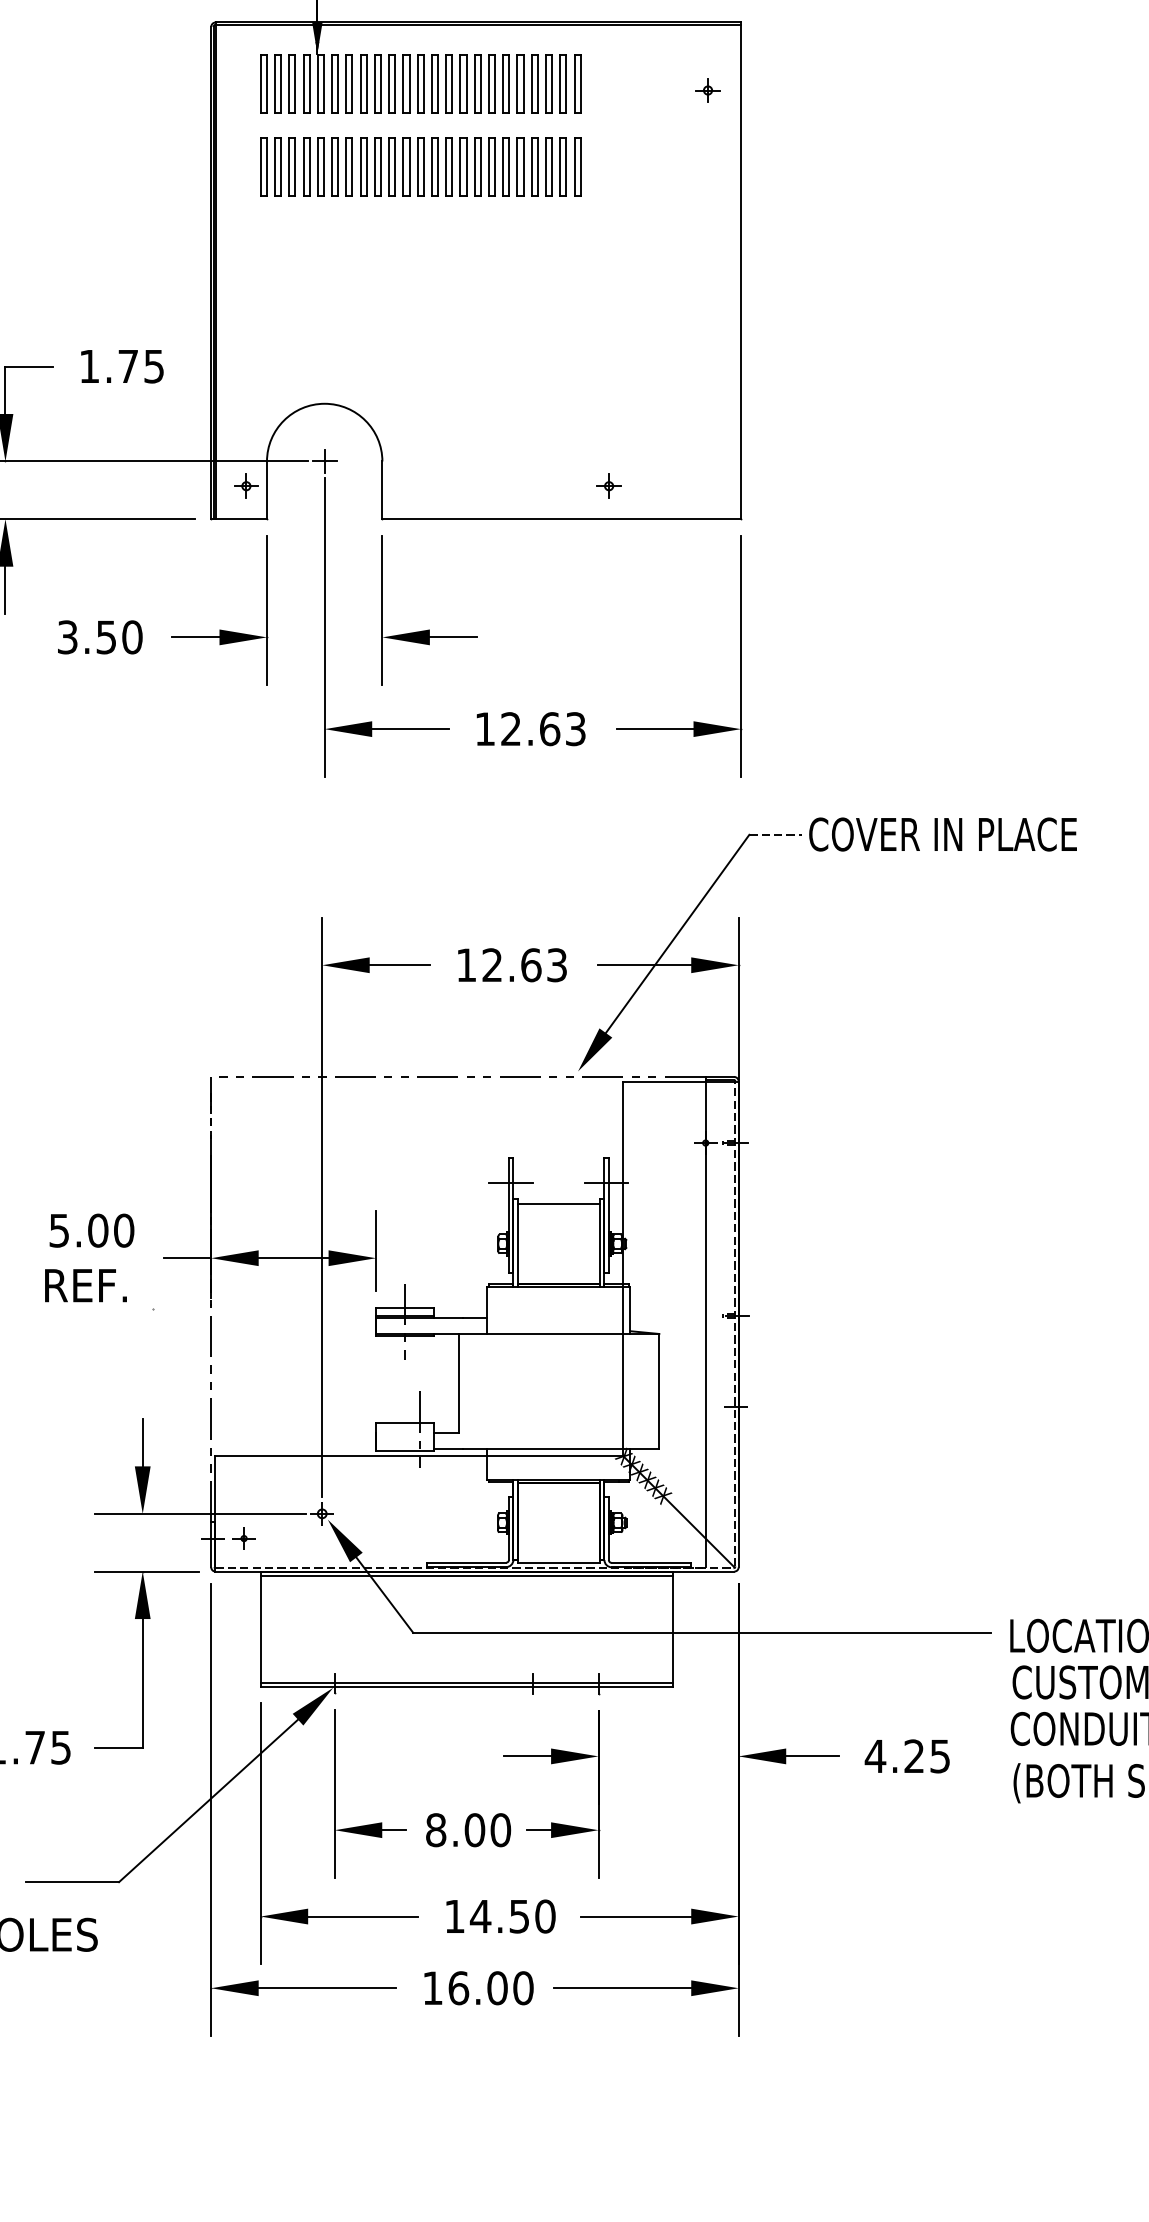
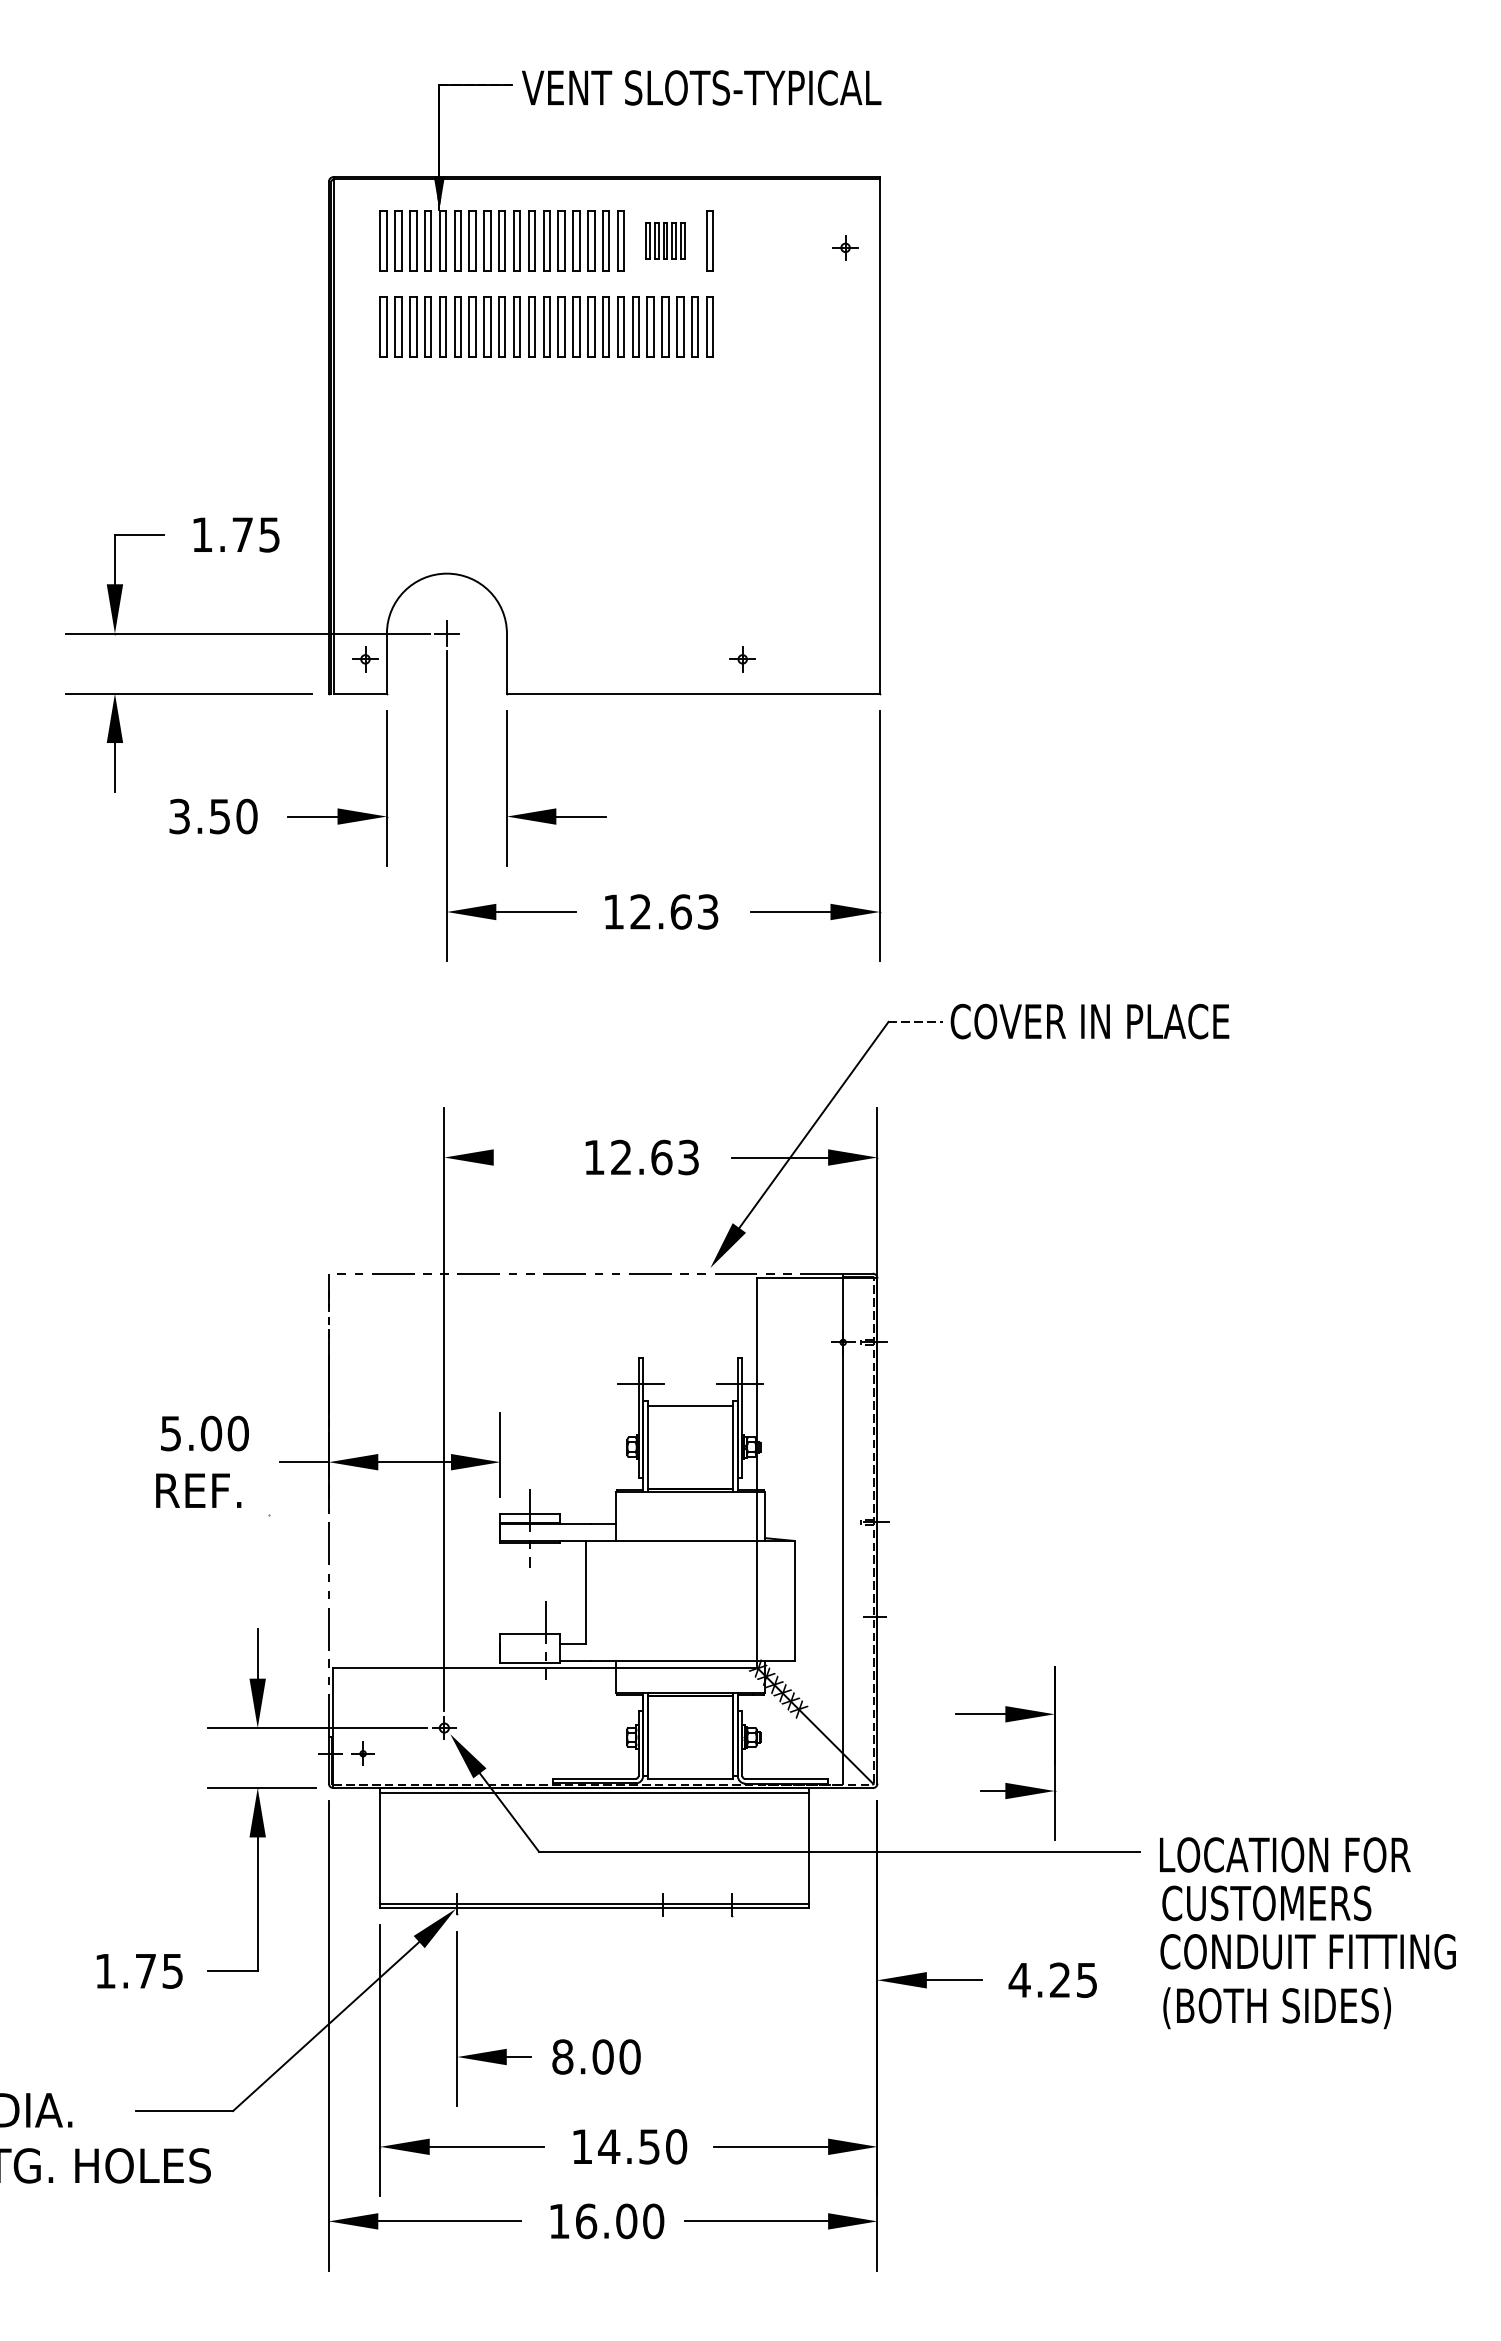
part: (534, 83) -> (665, 240), size x0.6
line: (399, 965) -> (524, 1157), removed
part: (551, 1822) -> (1005, 1783), moved

